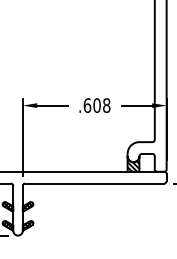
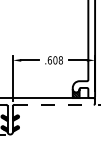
line: (95, 182) -> (54, 104), solid -> dashed

